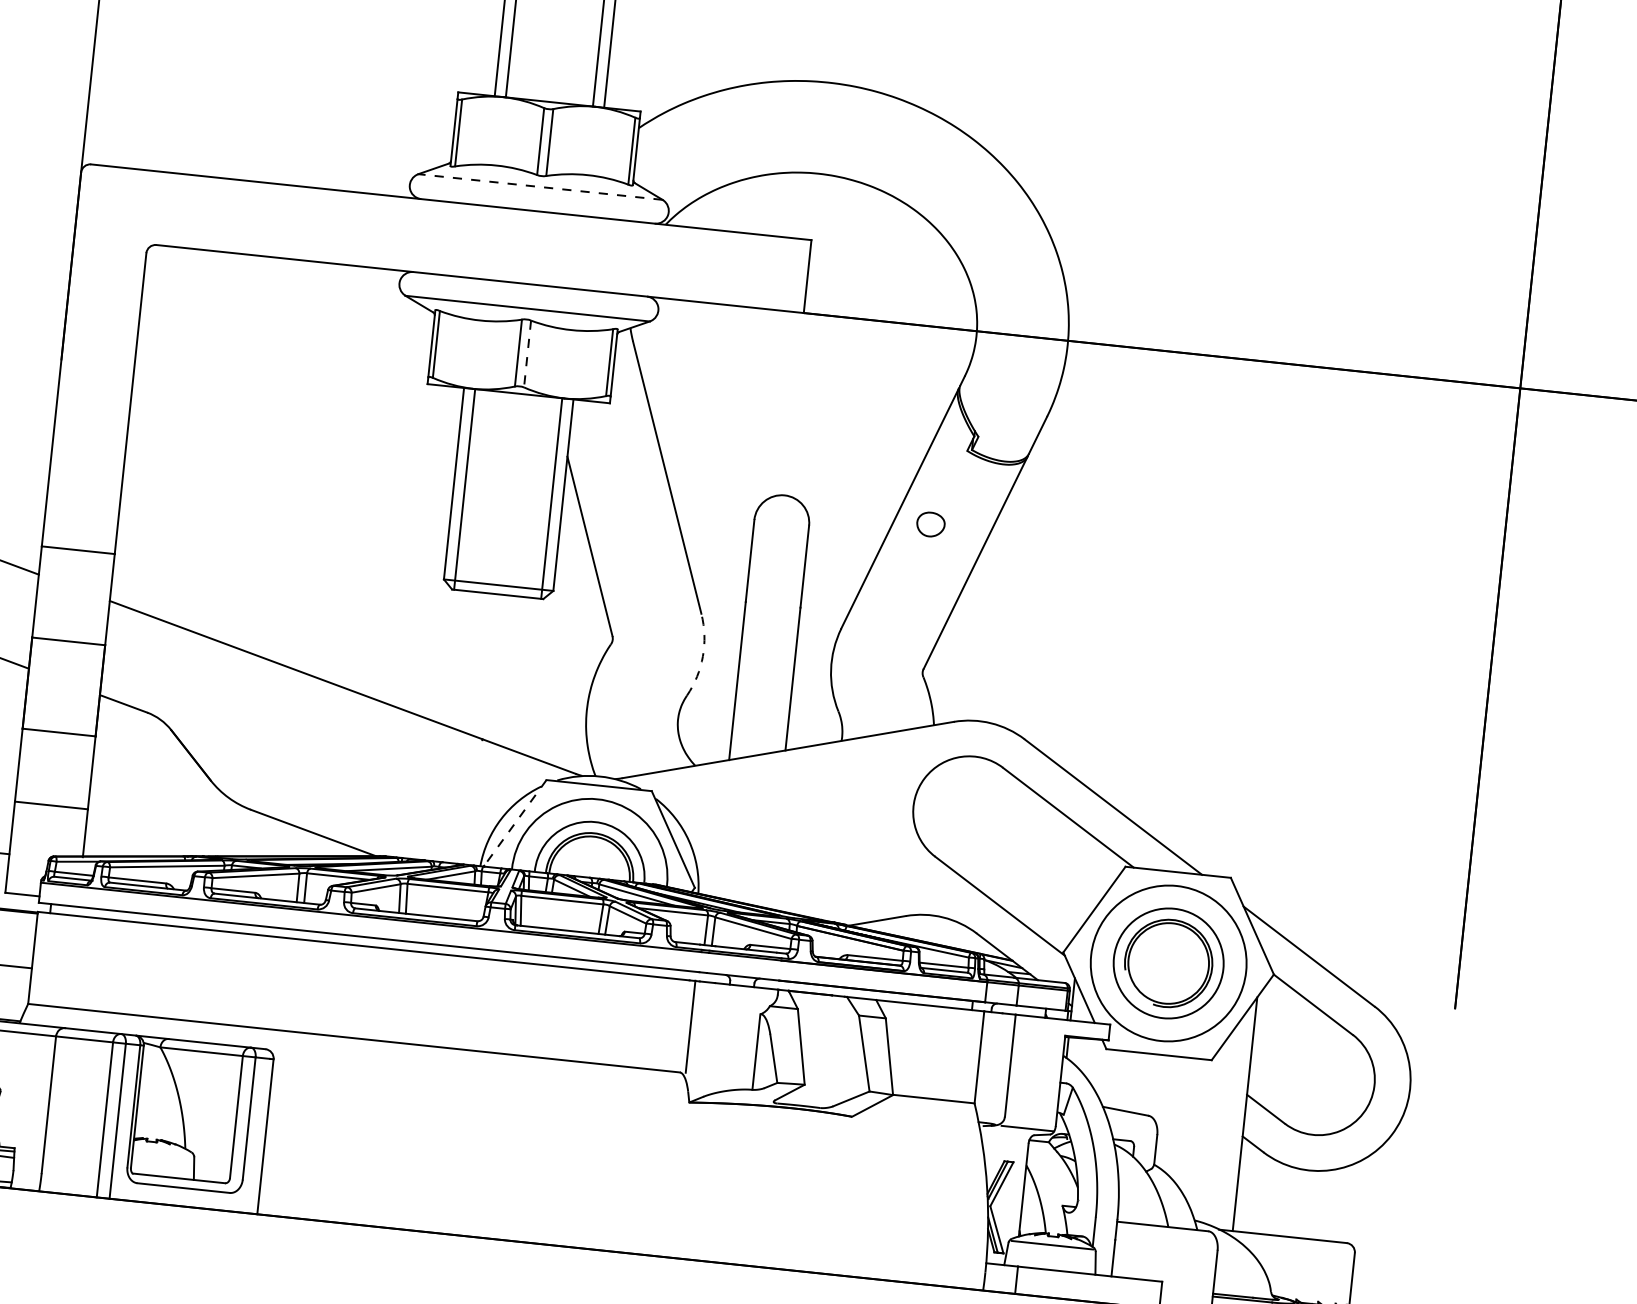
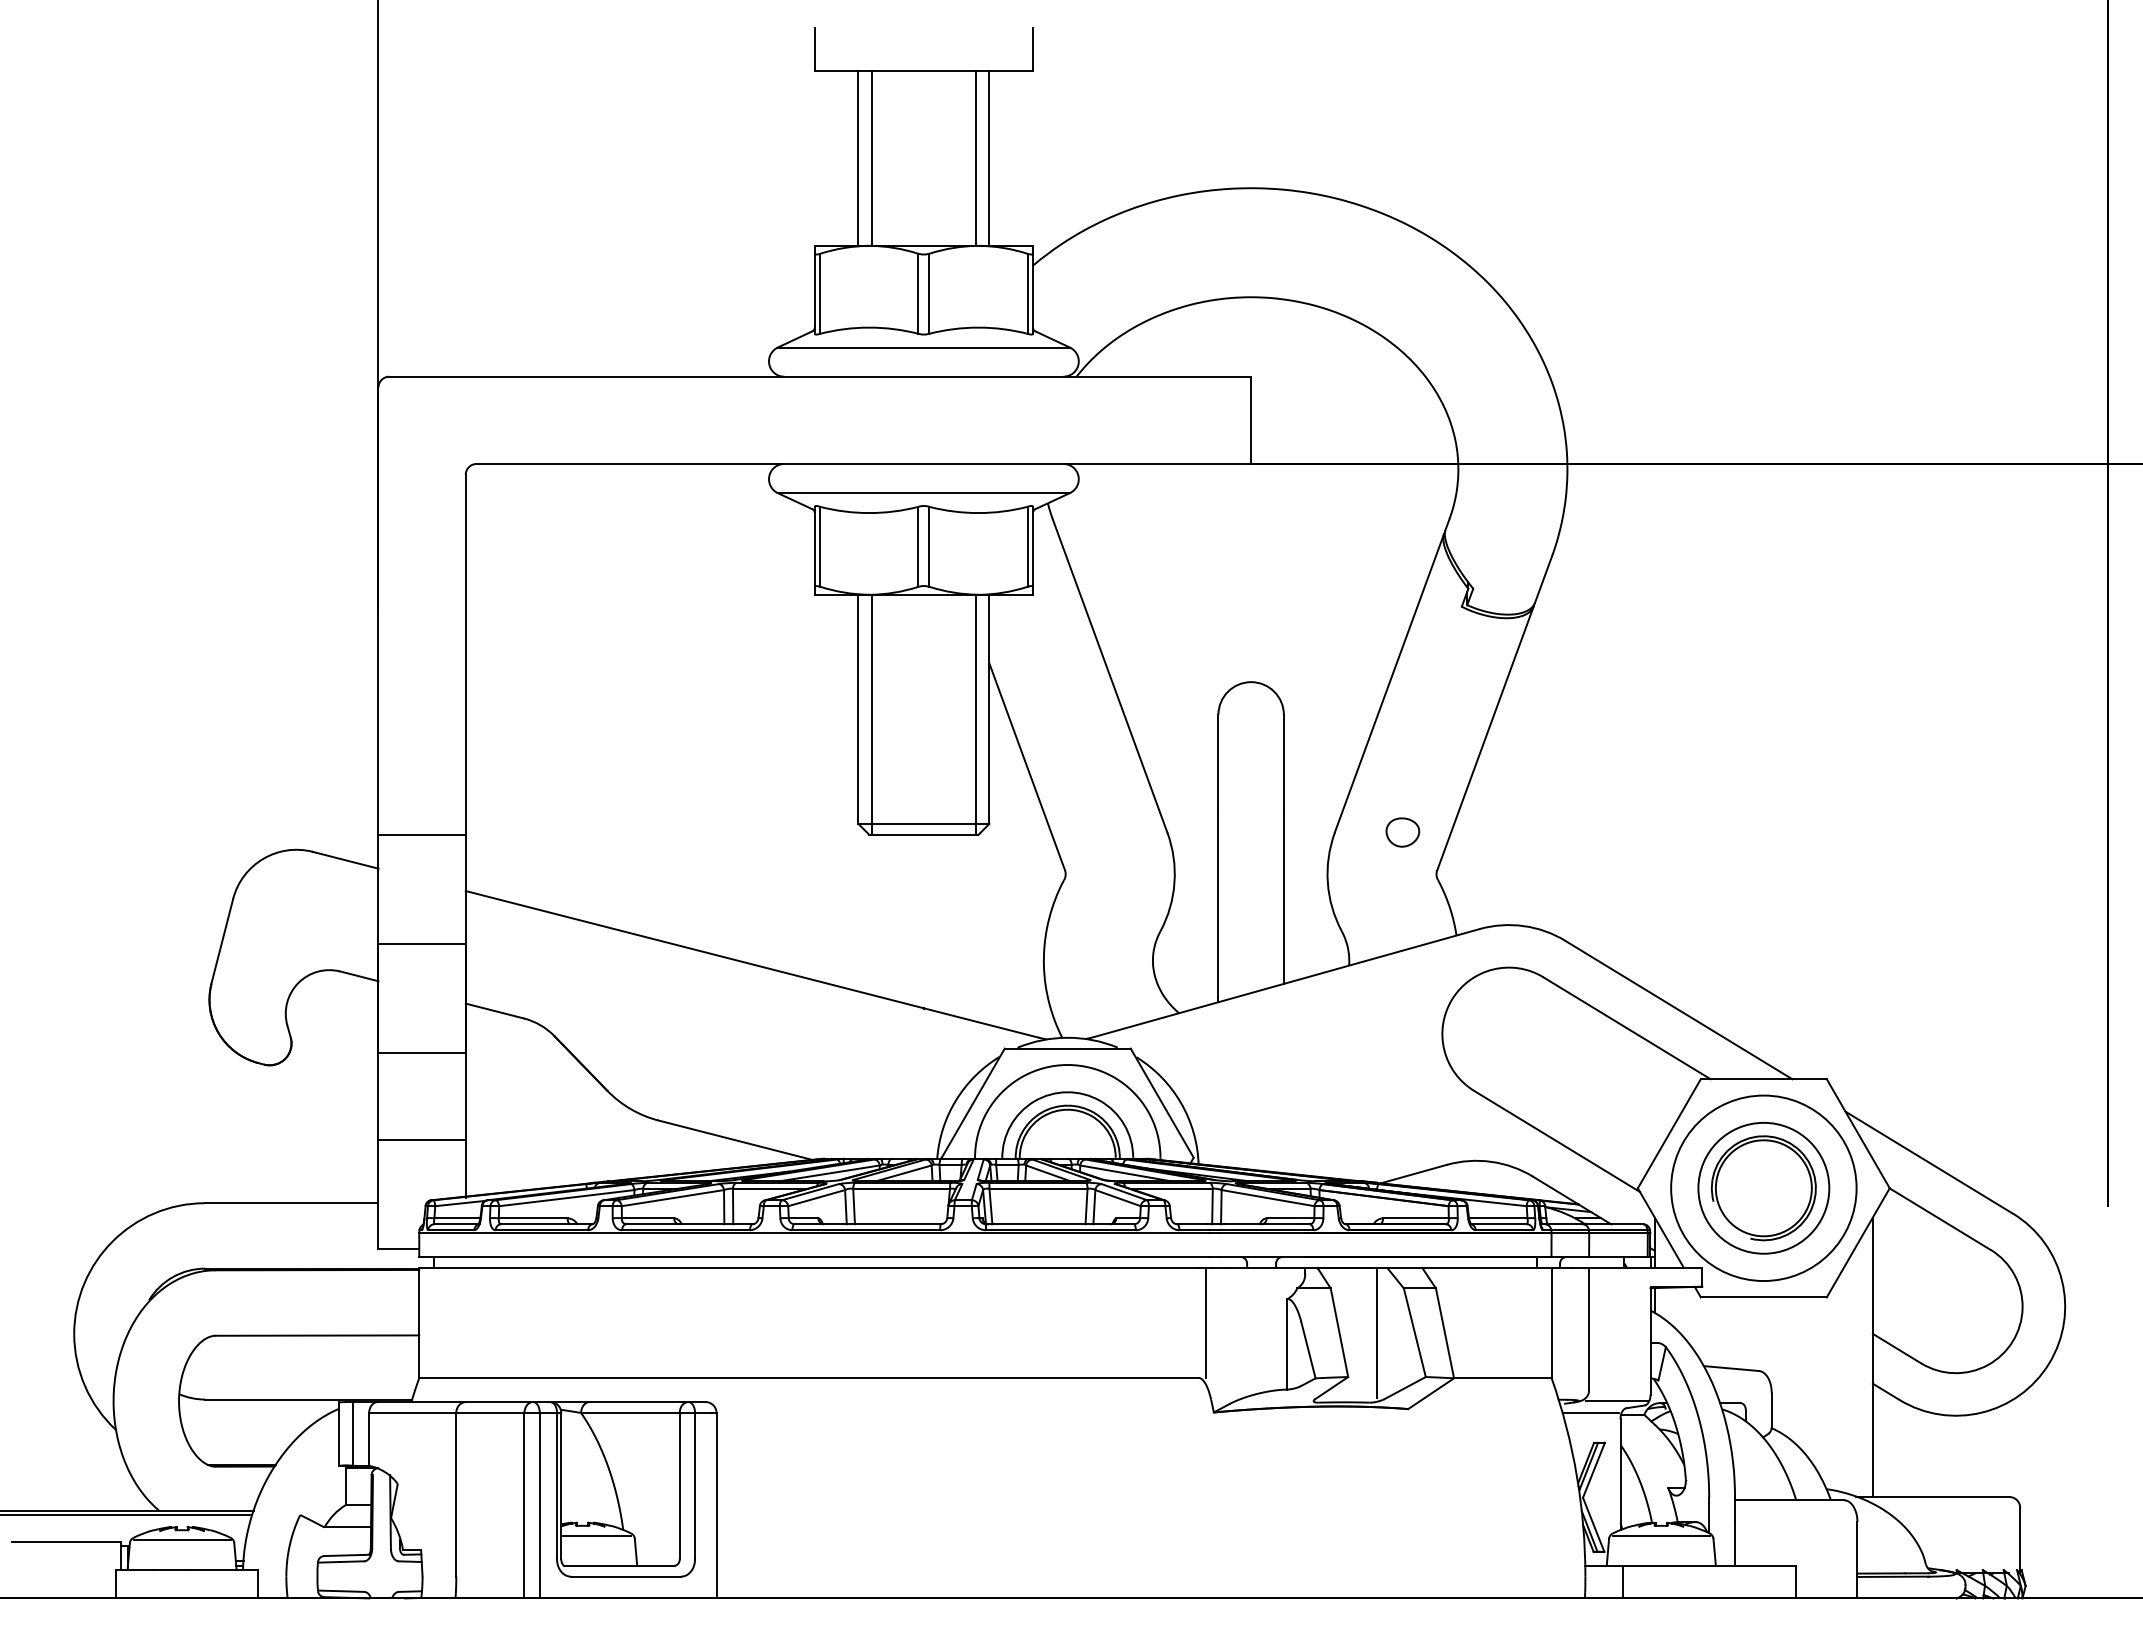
line: (540, 186) -> (923, 347), dashed -> solid
line: (527, 353) -> (929, 546), dashed -> solid
part: (930, 524) -> (1402, 832), moved
arc: (702, 656) -> (1174, 882), dashed -> solid
line: (515, 823) -> (973, 1103), dashed -> solid
line: (833, 1050) -> (1377, 1332), added
line: (1004, 1135) -> (1590, 1412), added
line: (162, 1151) -> (596, 1536), added

